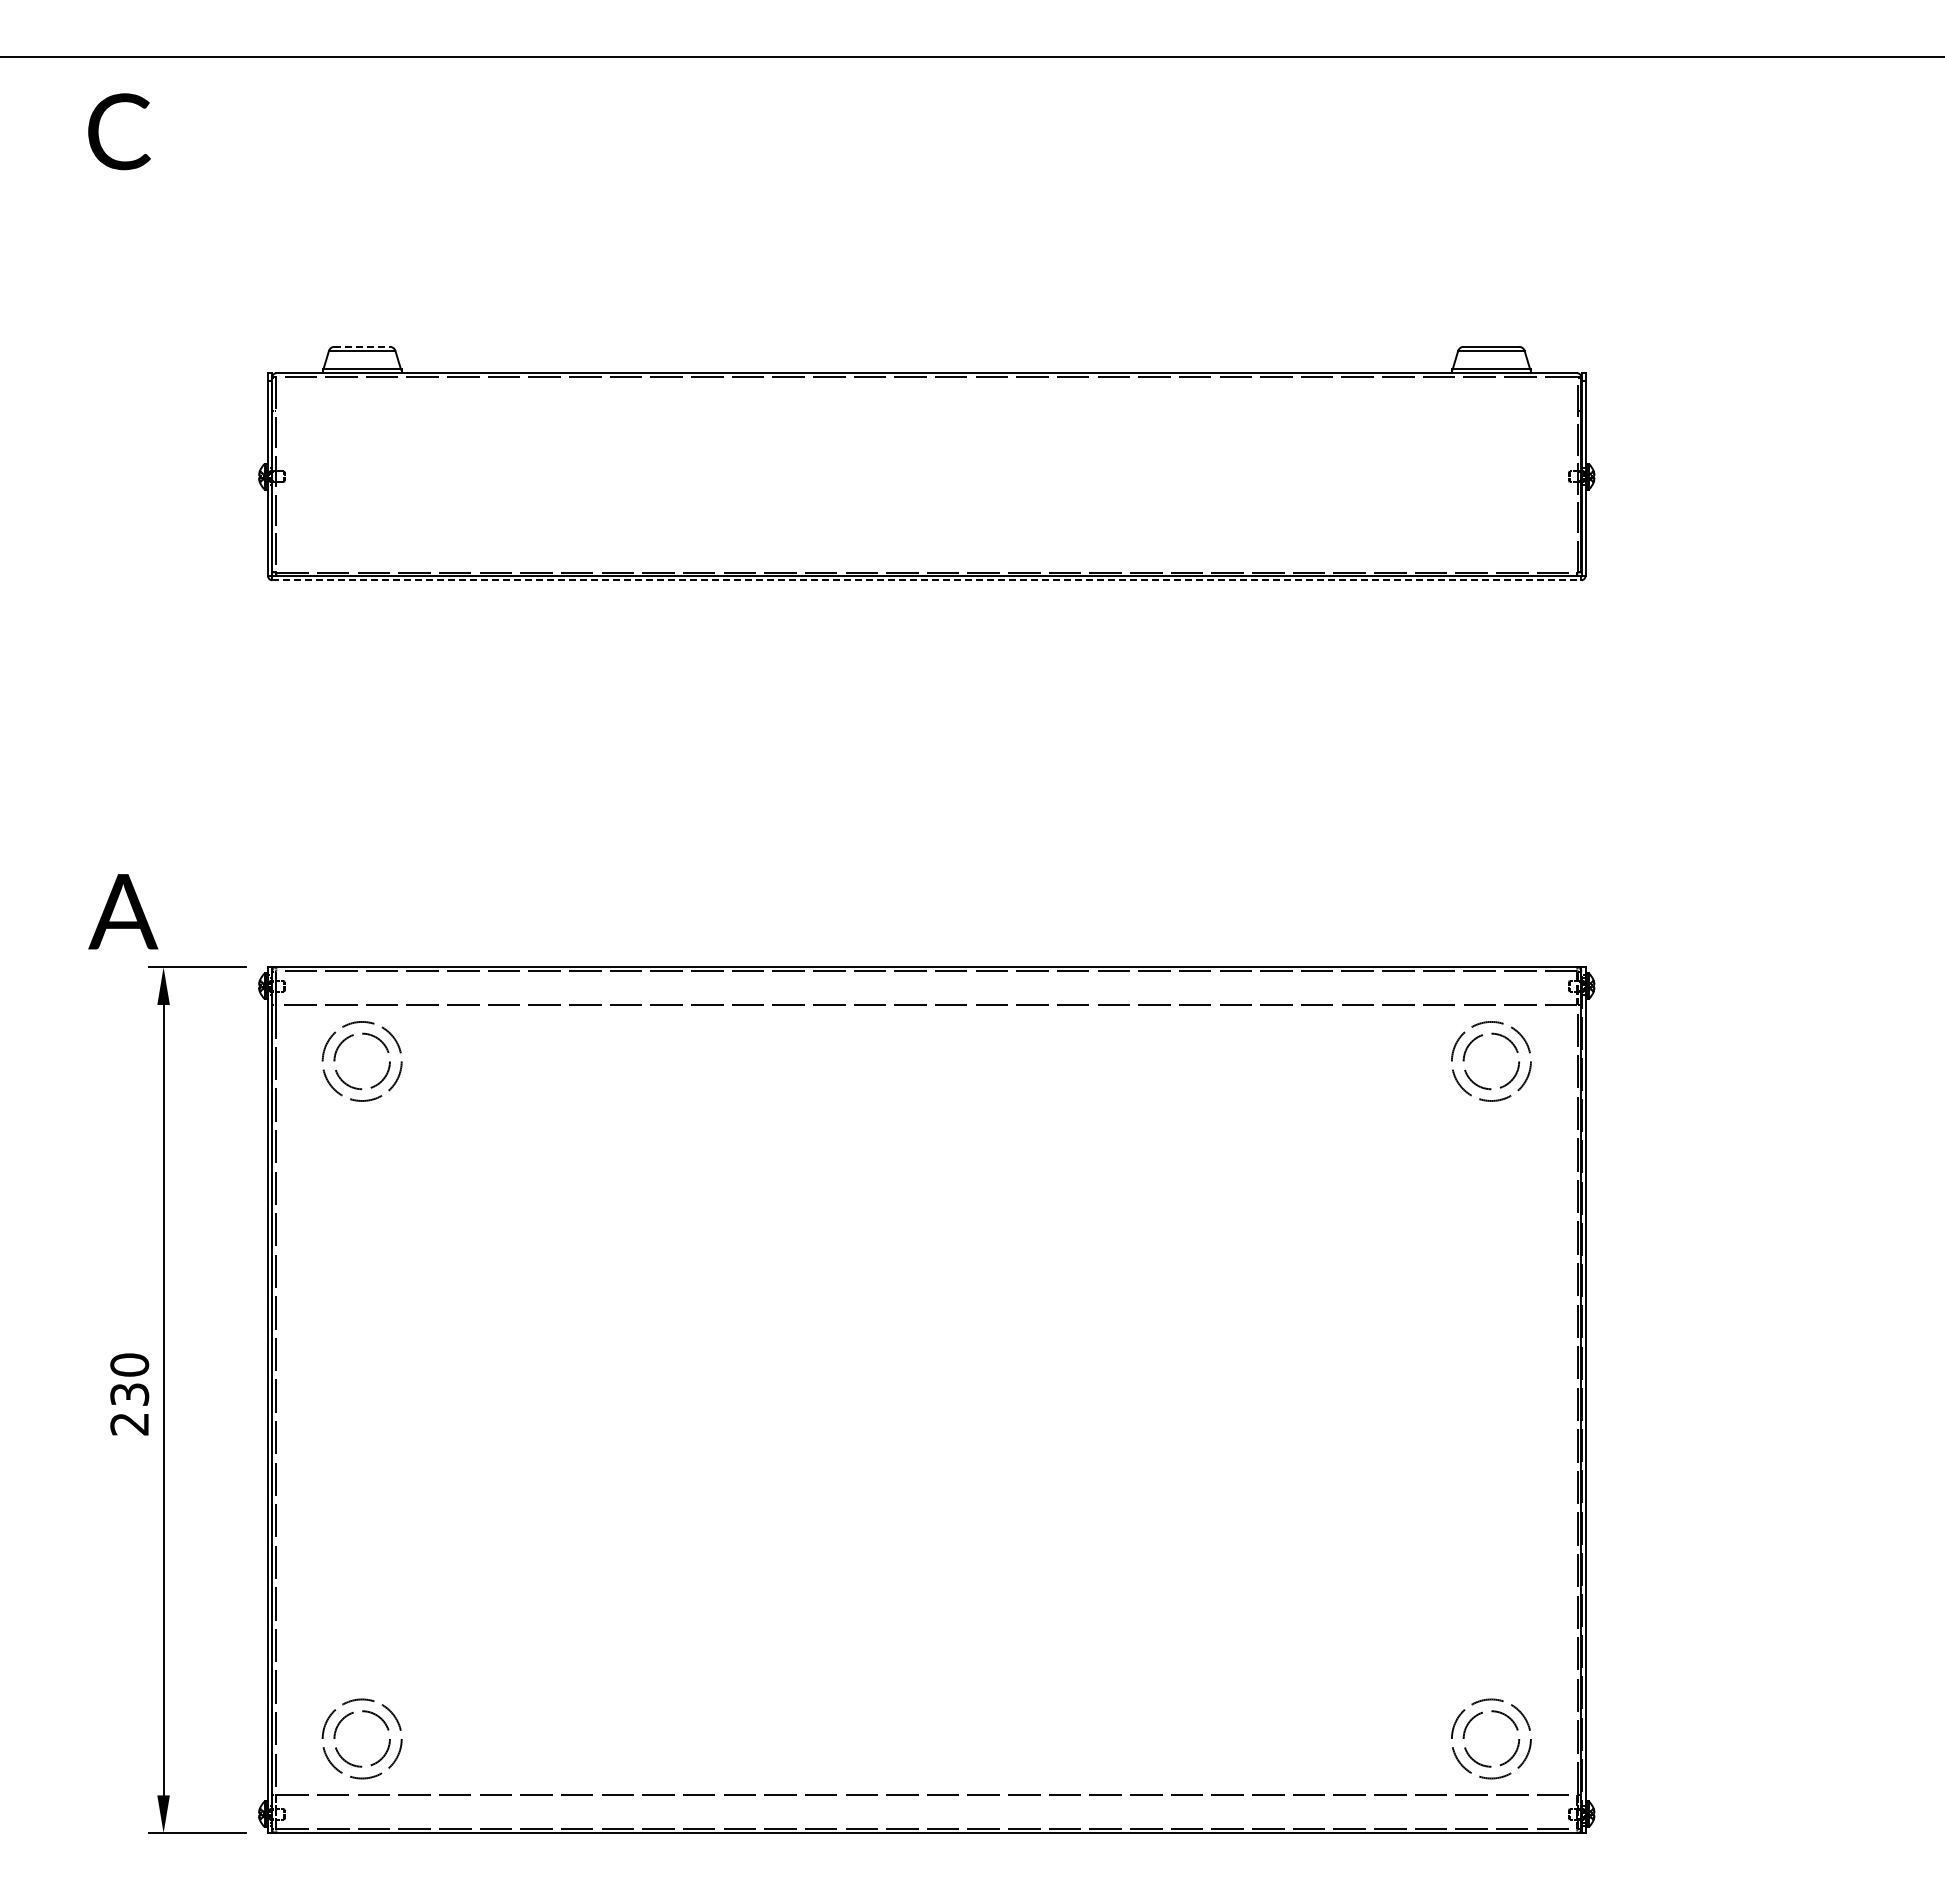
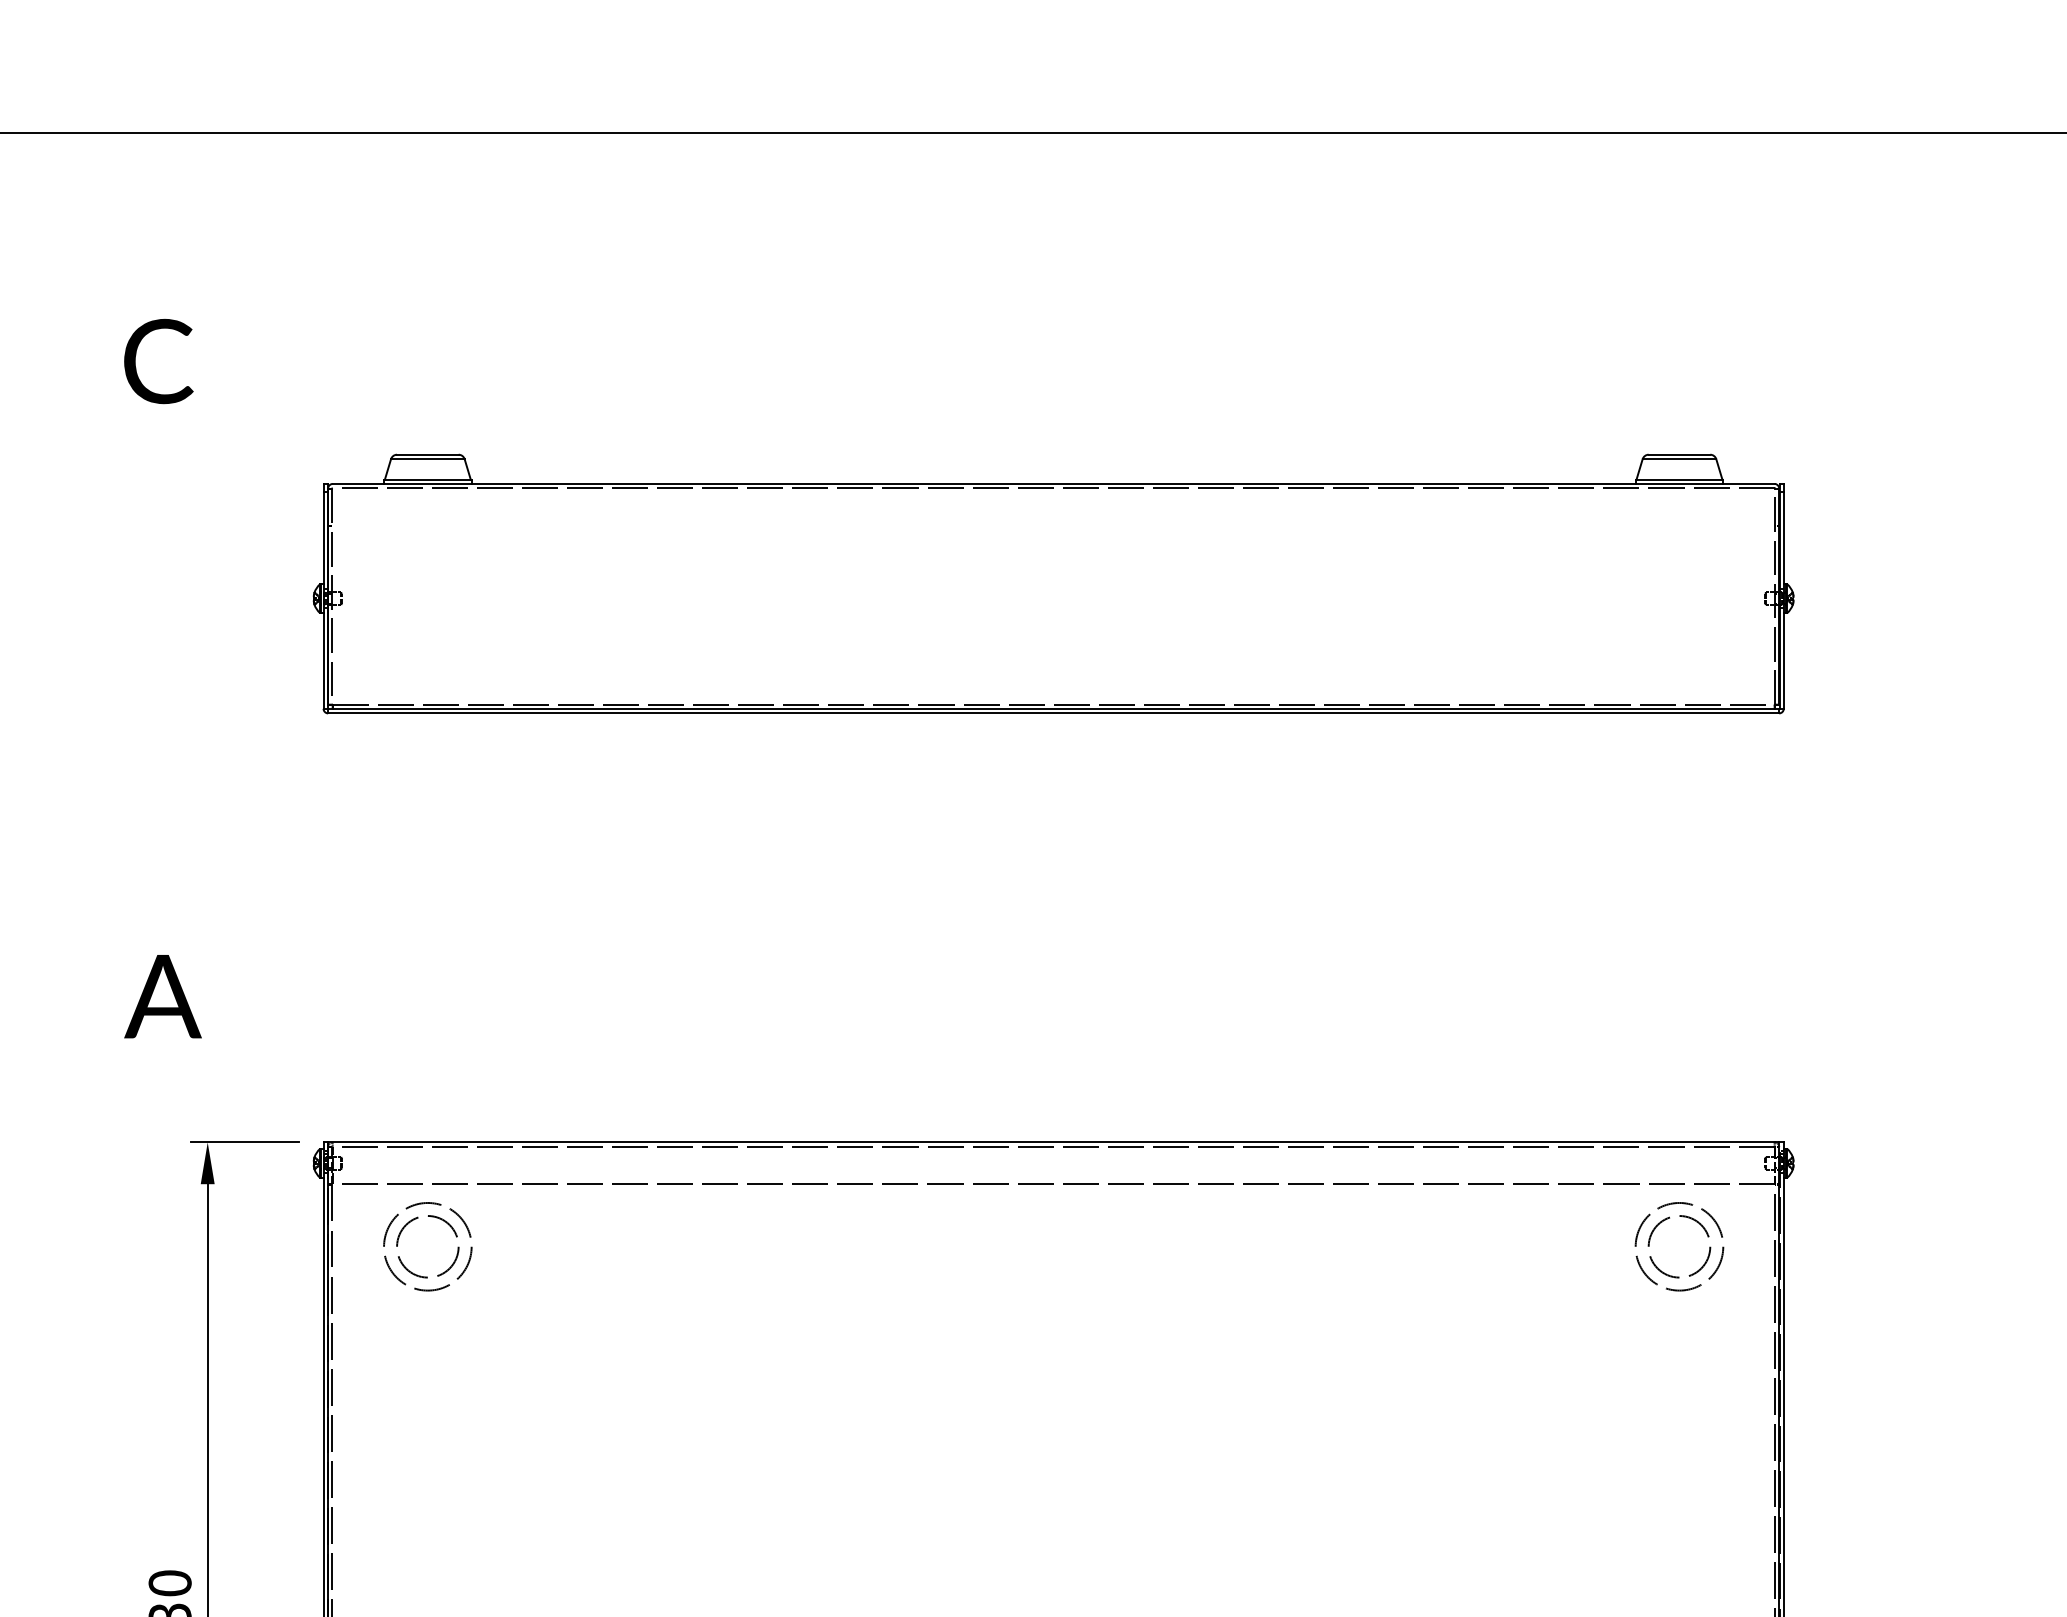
text: (119, 131) -> (158, 361), moved
line: (362, 346) -> (428, 454), dashed -> solid
line: (926, 580) -> (1053, 713), dashed -> solid
text: (123, 911) -> (163, 996), moved

